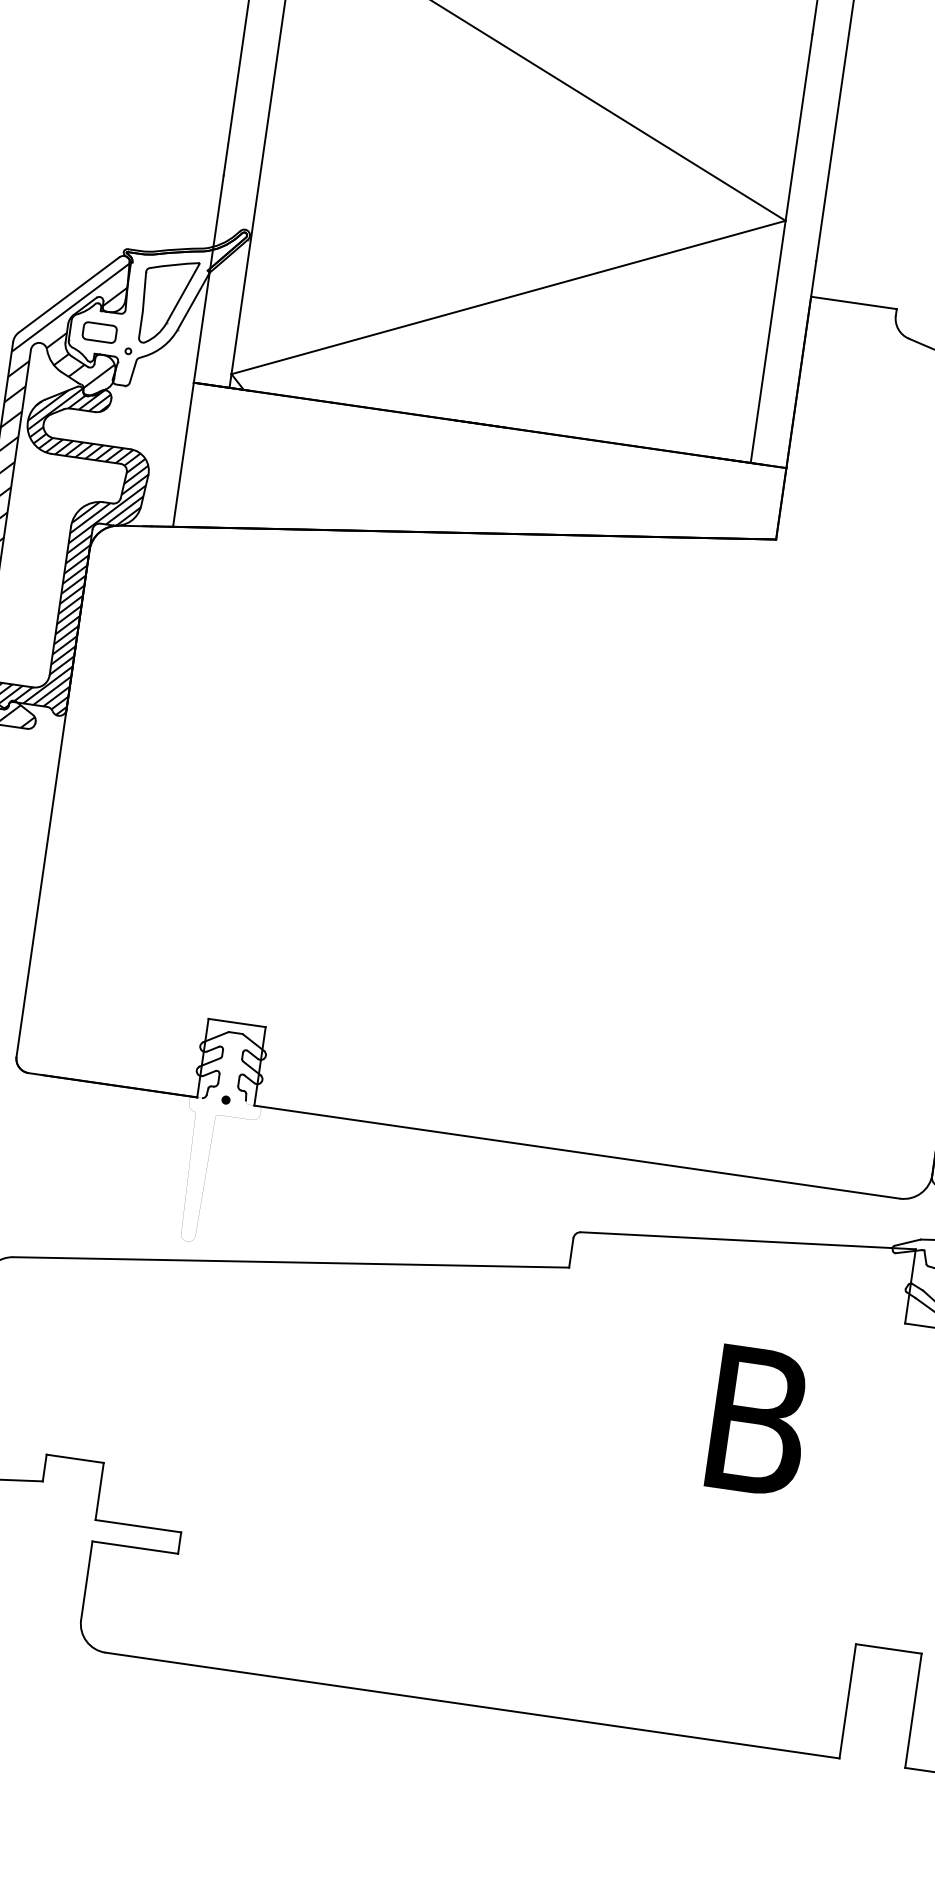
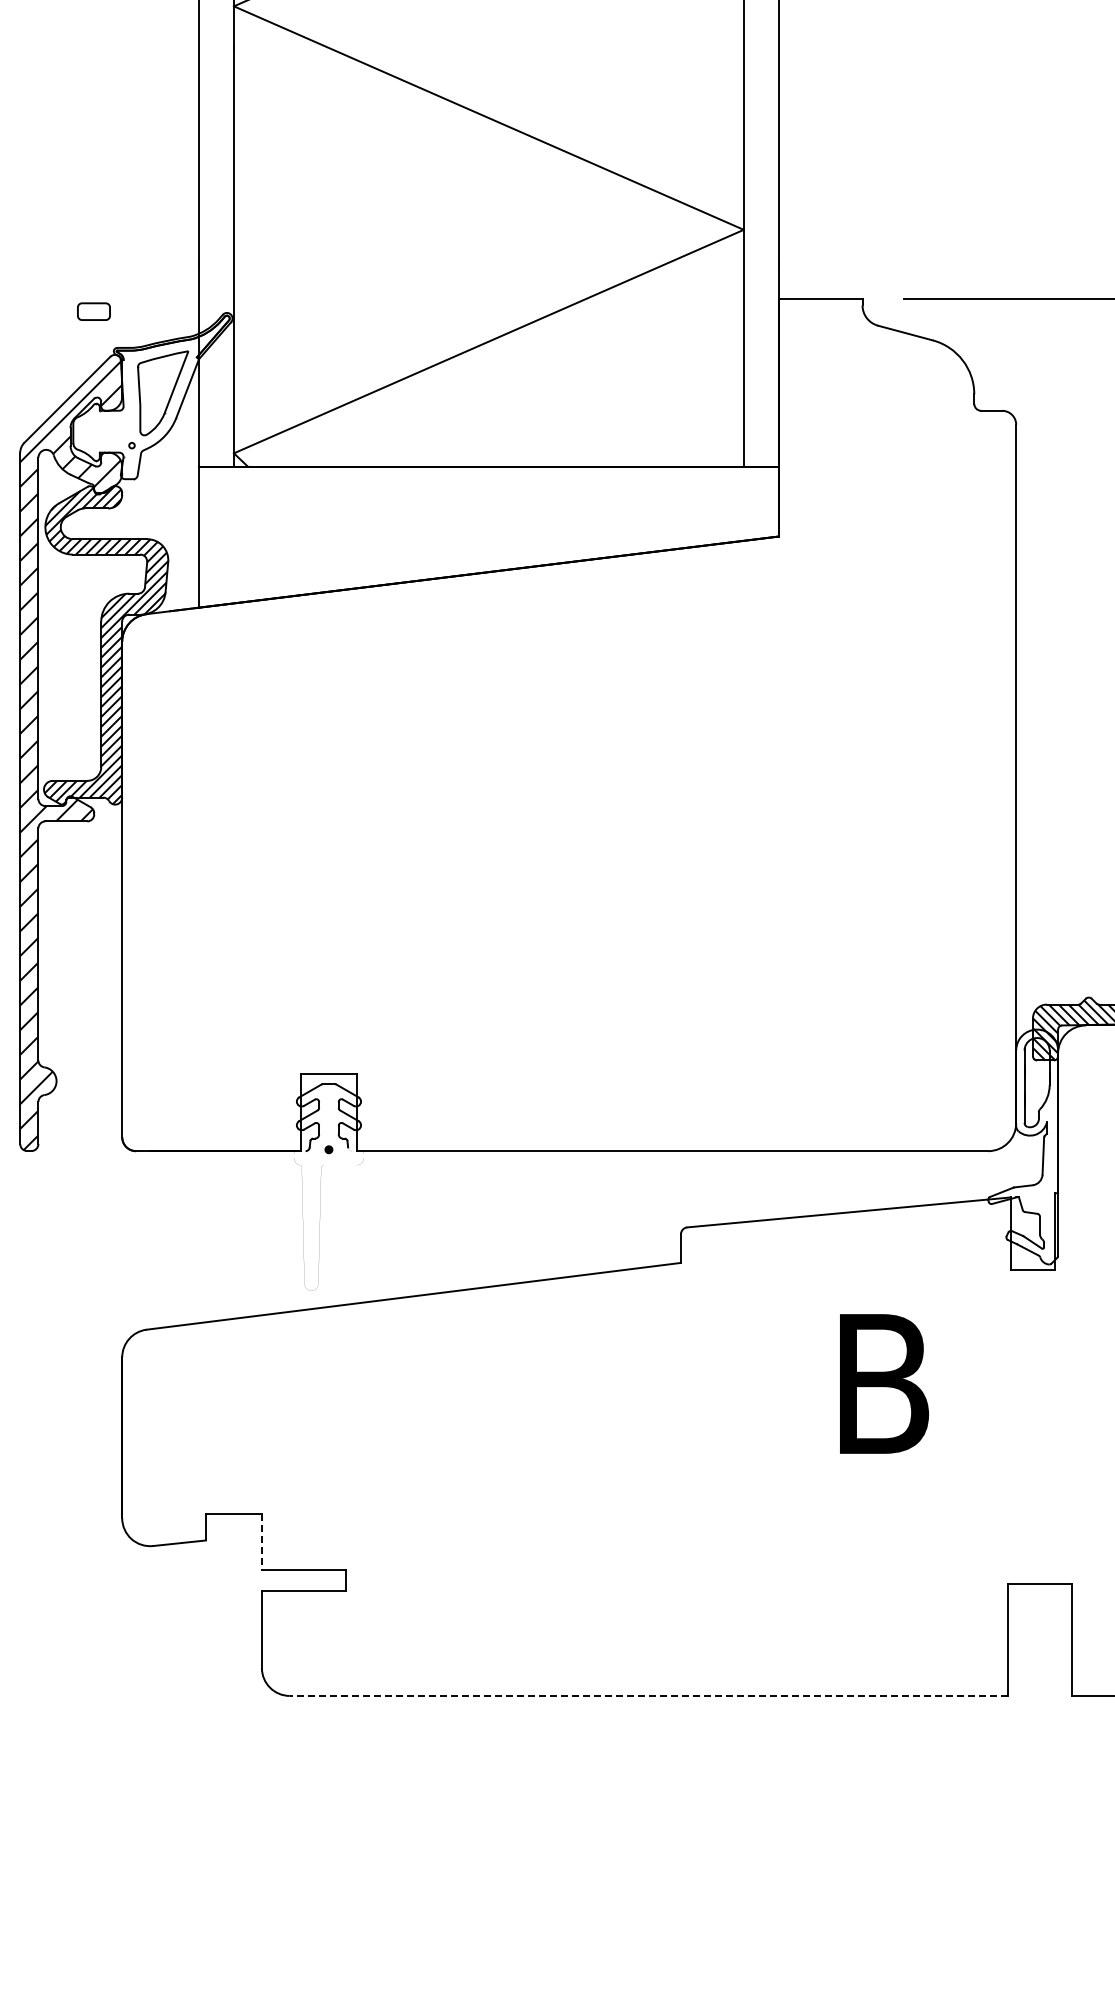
part: (99, 332) -> (93, 311), moved
line: (99, 1491) -> (261, 1542), solid -> dashed
line: (472, 1705) -> (648, 1695), solid -> dashed

